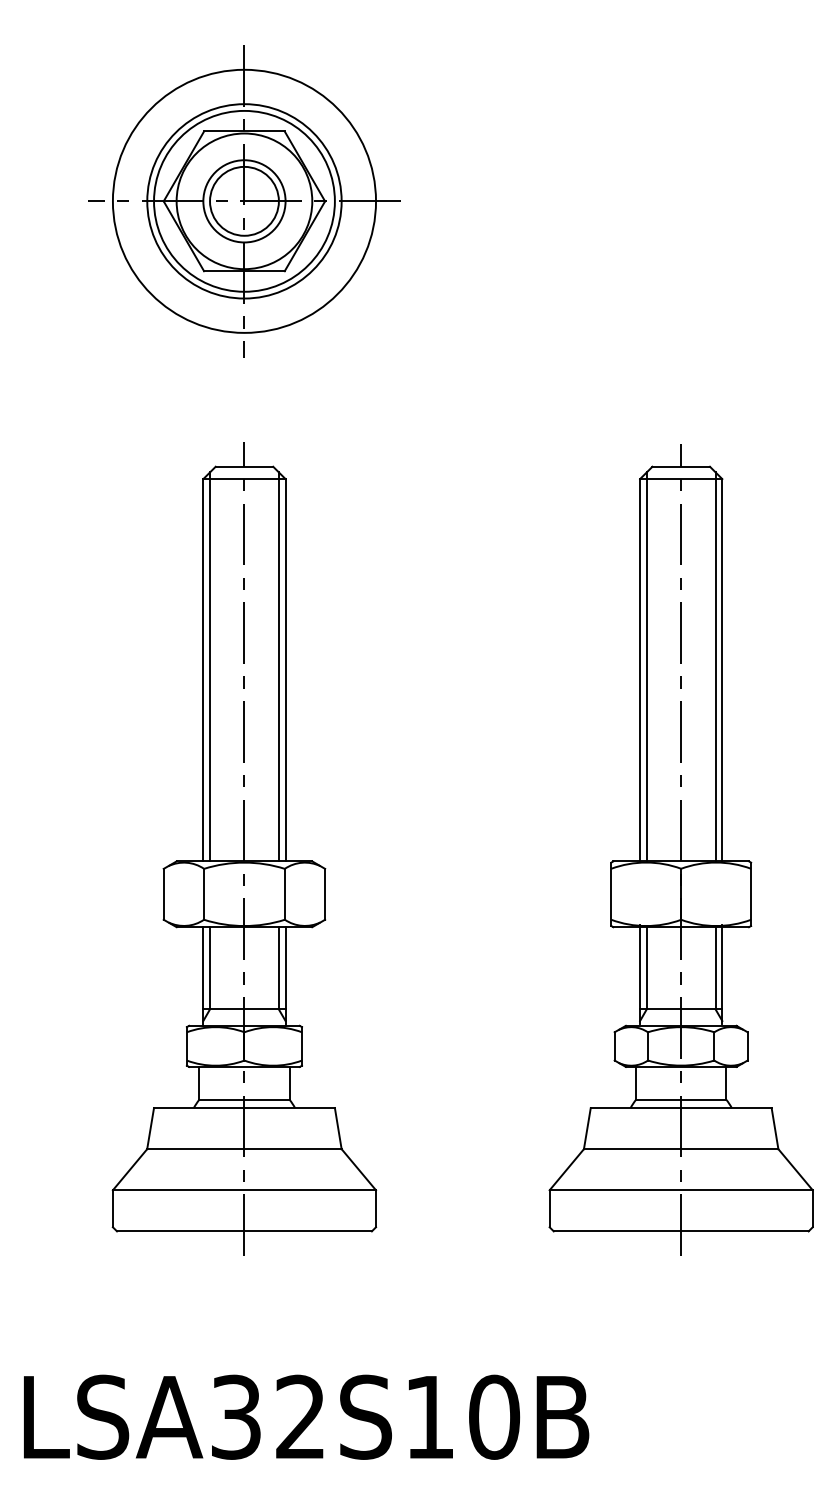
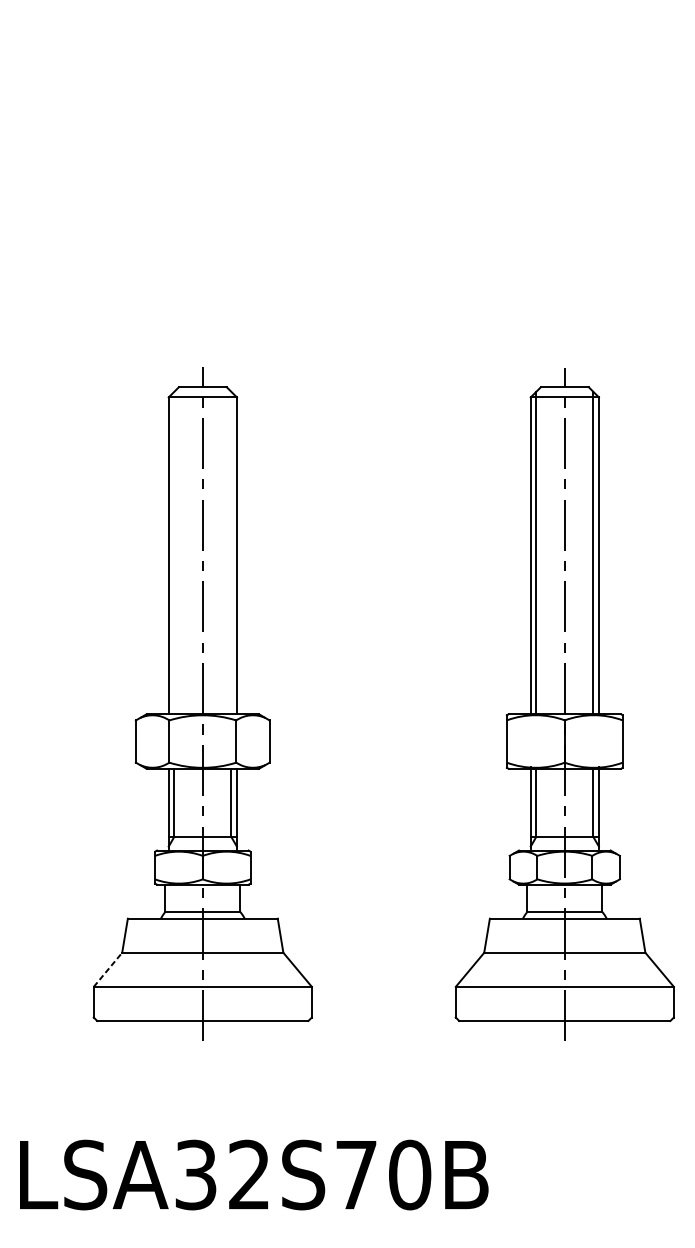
part: (244, 201) -> (202, 167), removed
line: (210, 666) -> (174, 552), removed
line: (278, 666) -> (231, 552), removed
line: (130, 1169) -> (108, 969), solid -> dashed
text: (429, 1417) -> (356, 1175), LSA32S10B -> LSA32S70B

